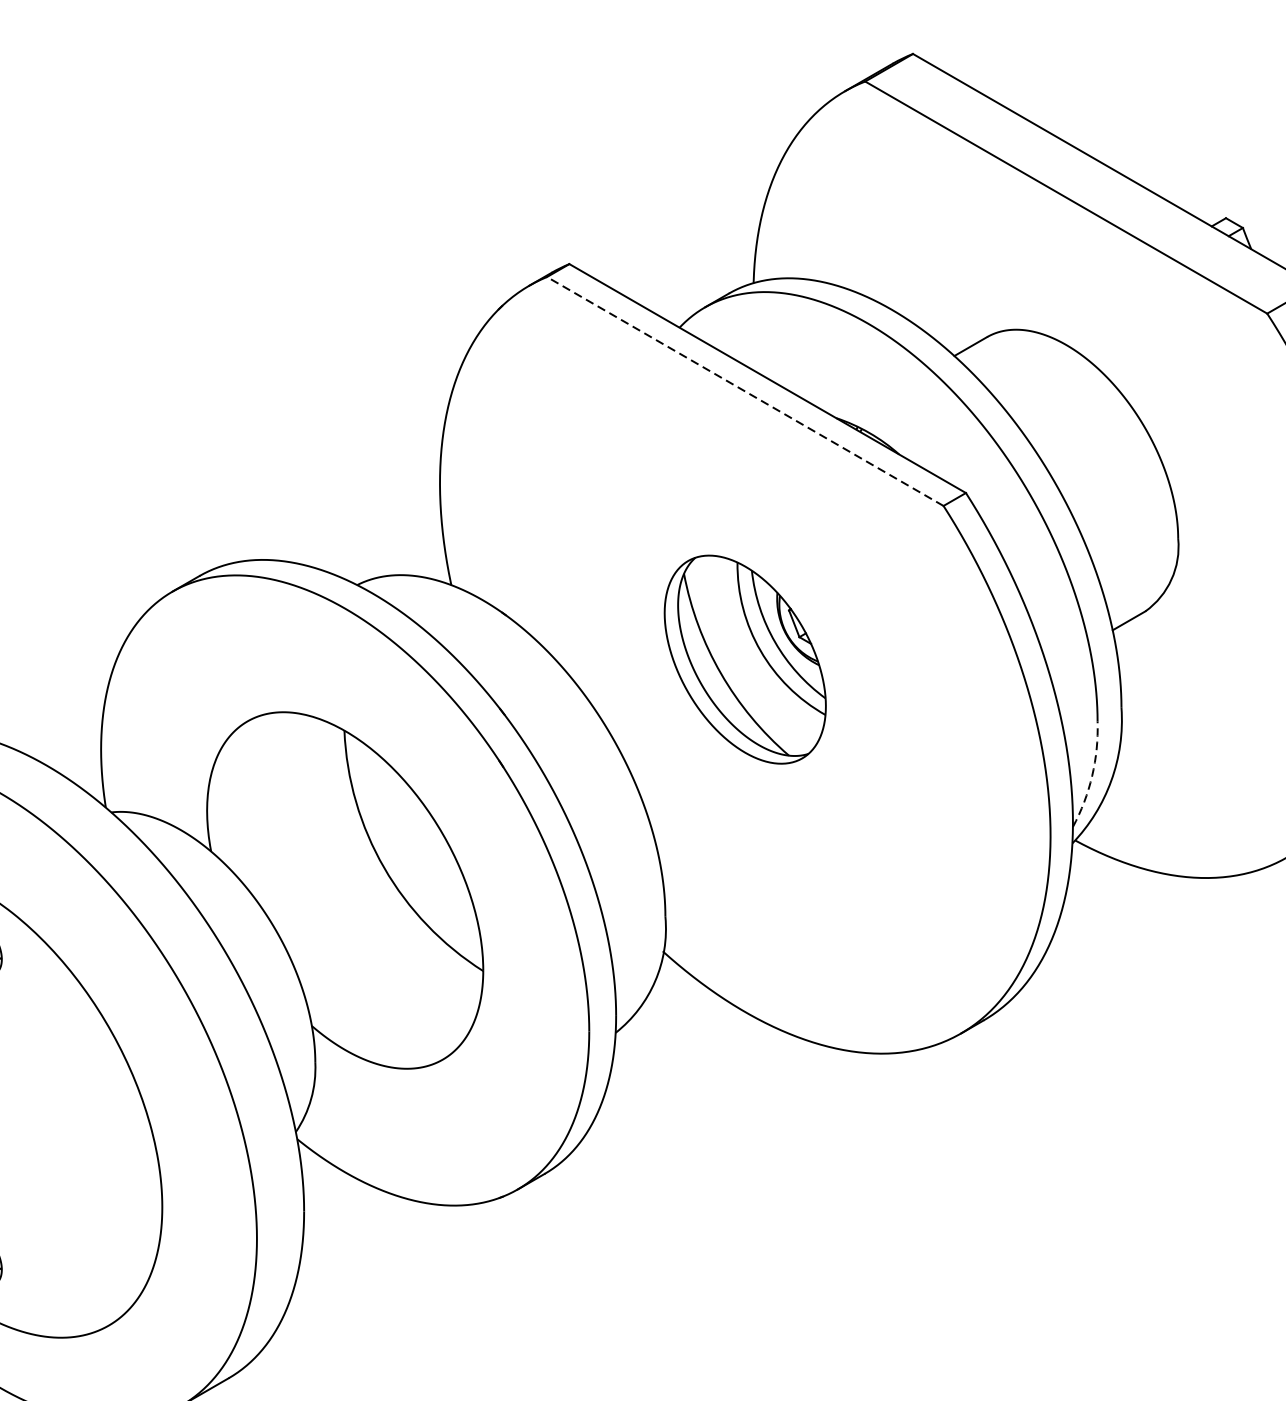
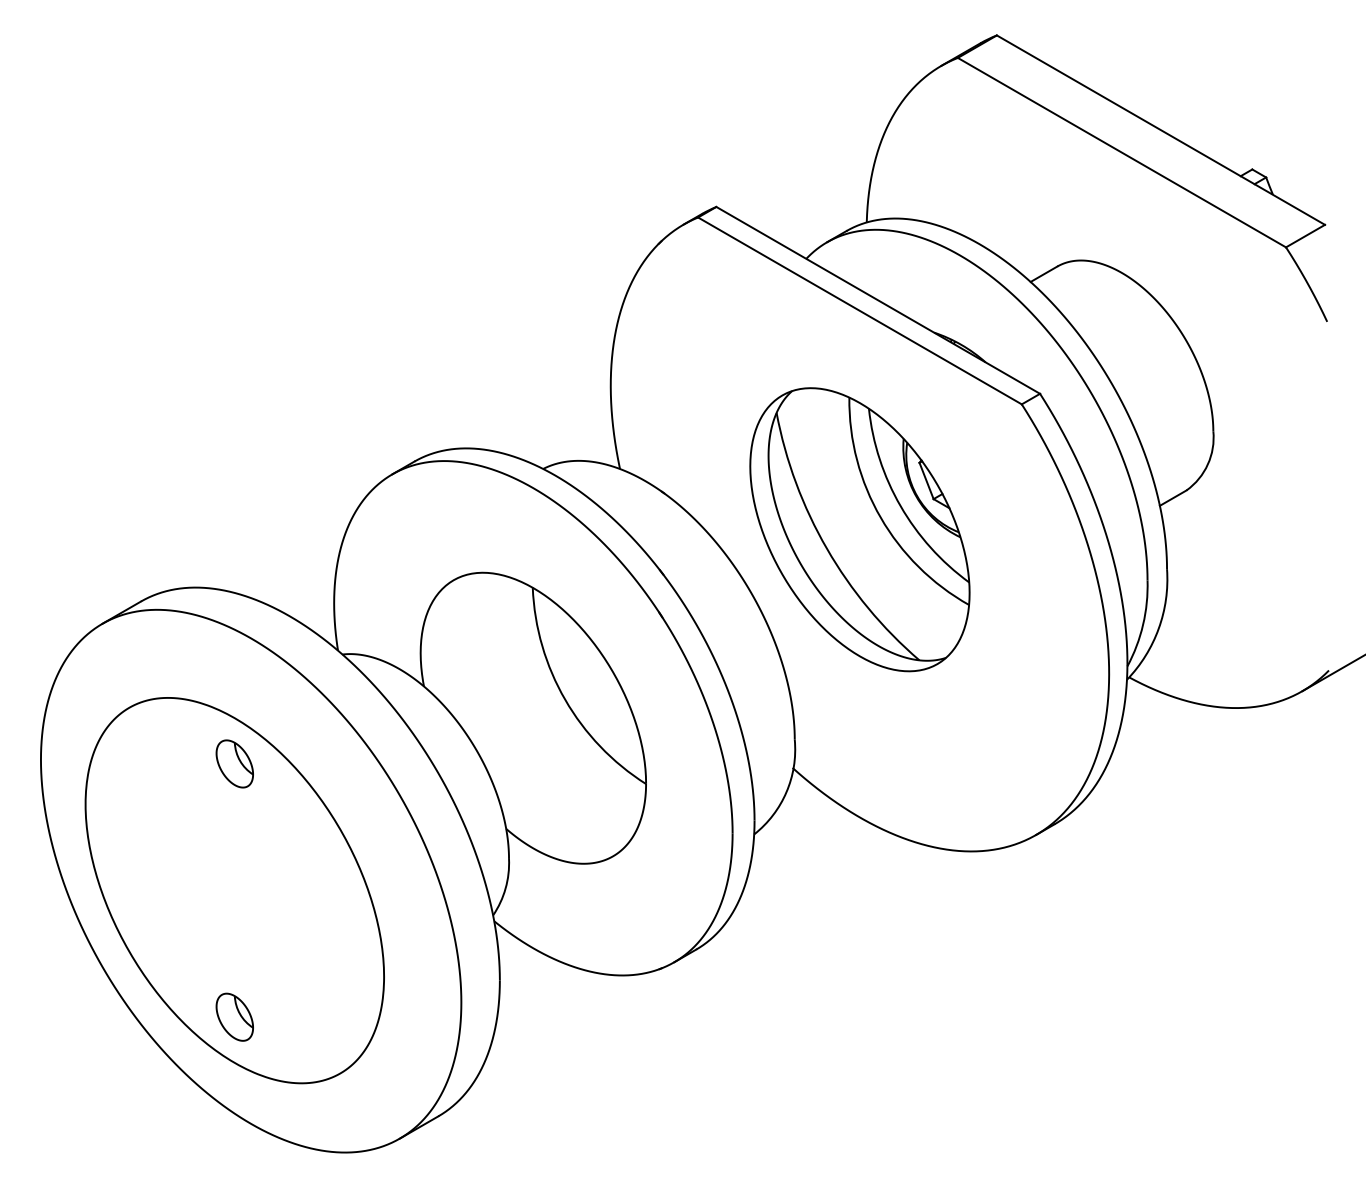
line: (744, 390) -> (859, 310), dashed -> solid
part: (744, 659) -> (859, 529), size x1.67
arc: (1092, 775) -> (1143, 624), dashed -> solid

